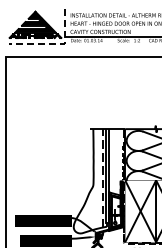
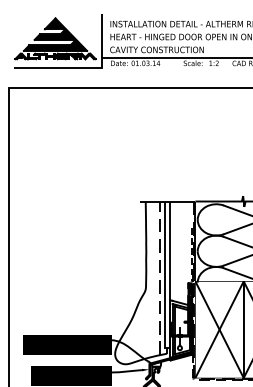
line: (54, 43) -> (85, 67), dashed -> solid

